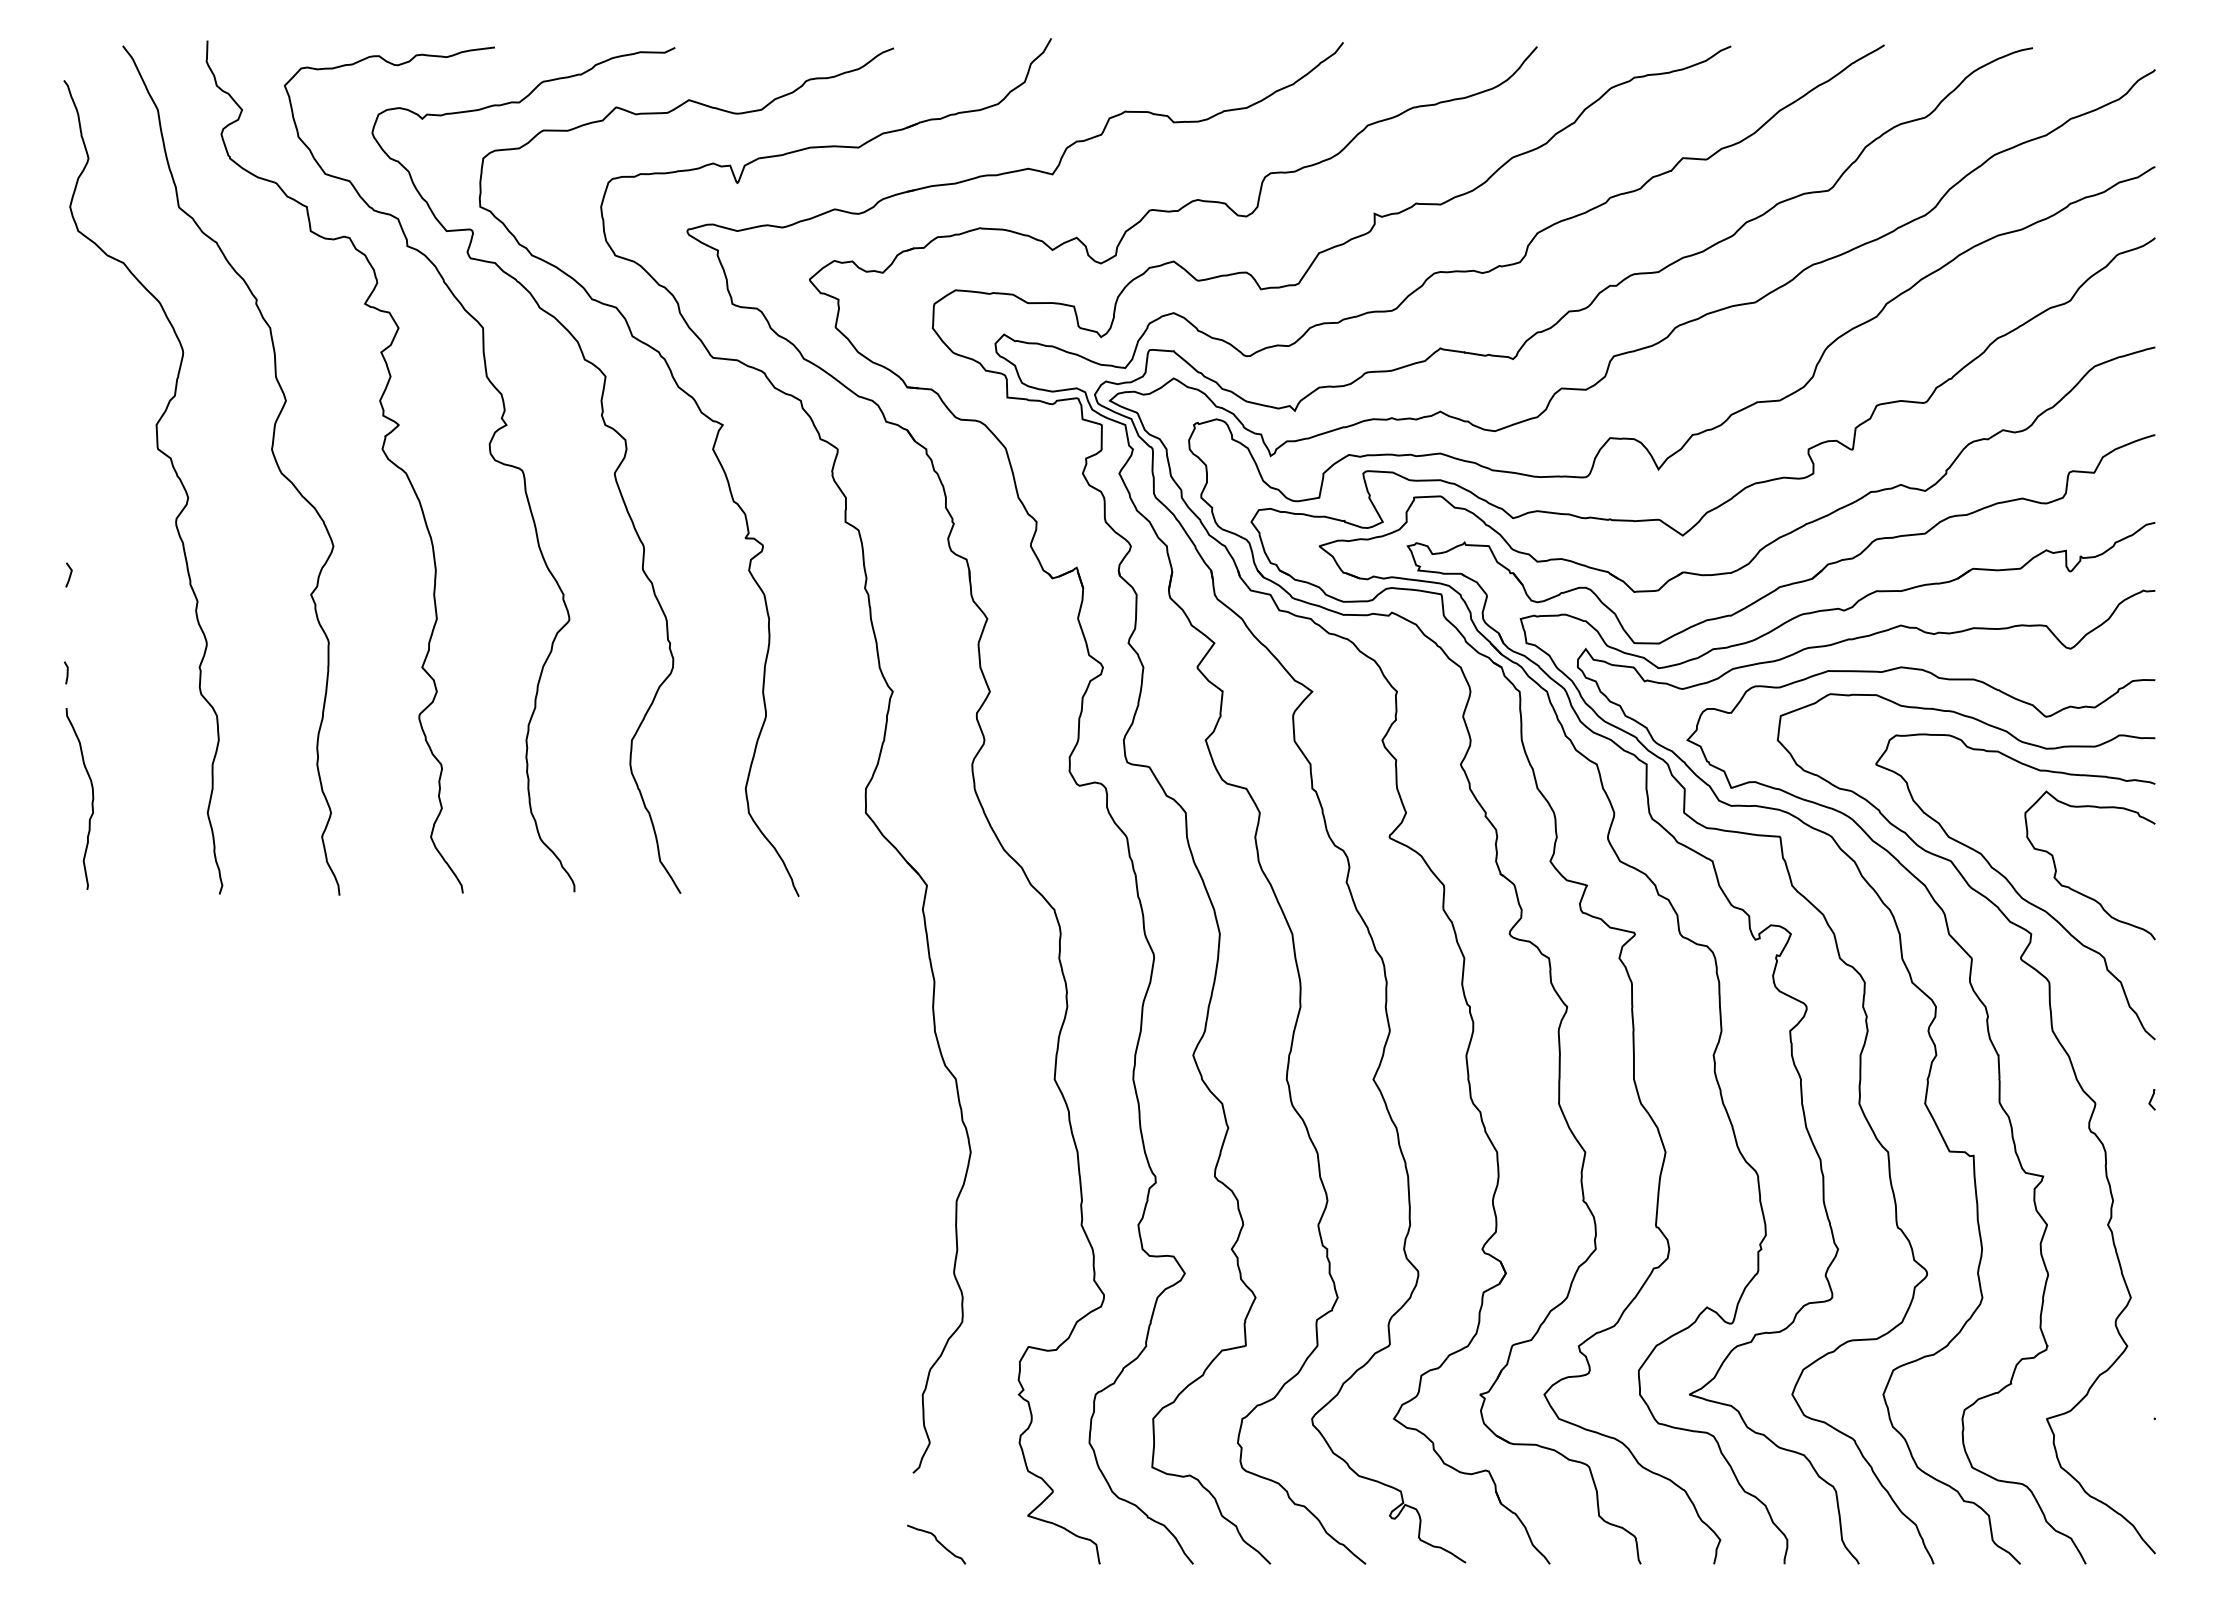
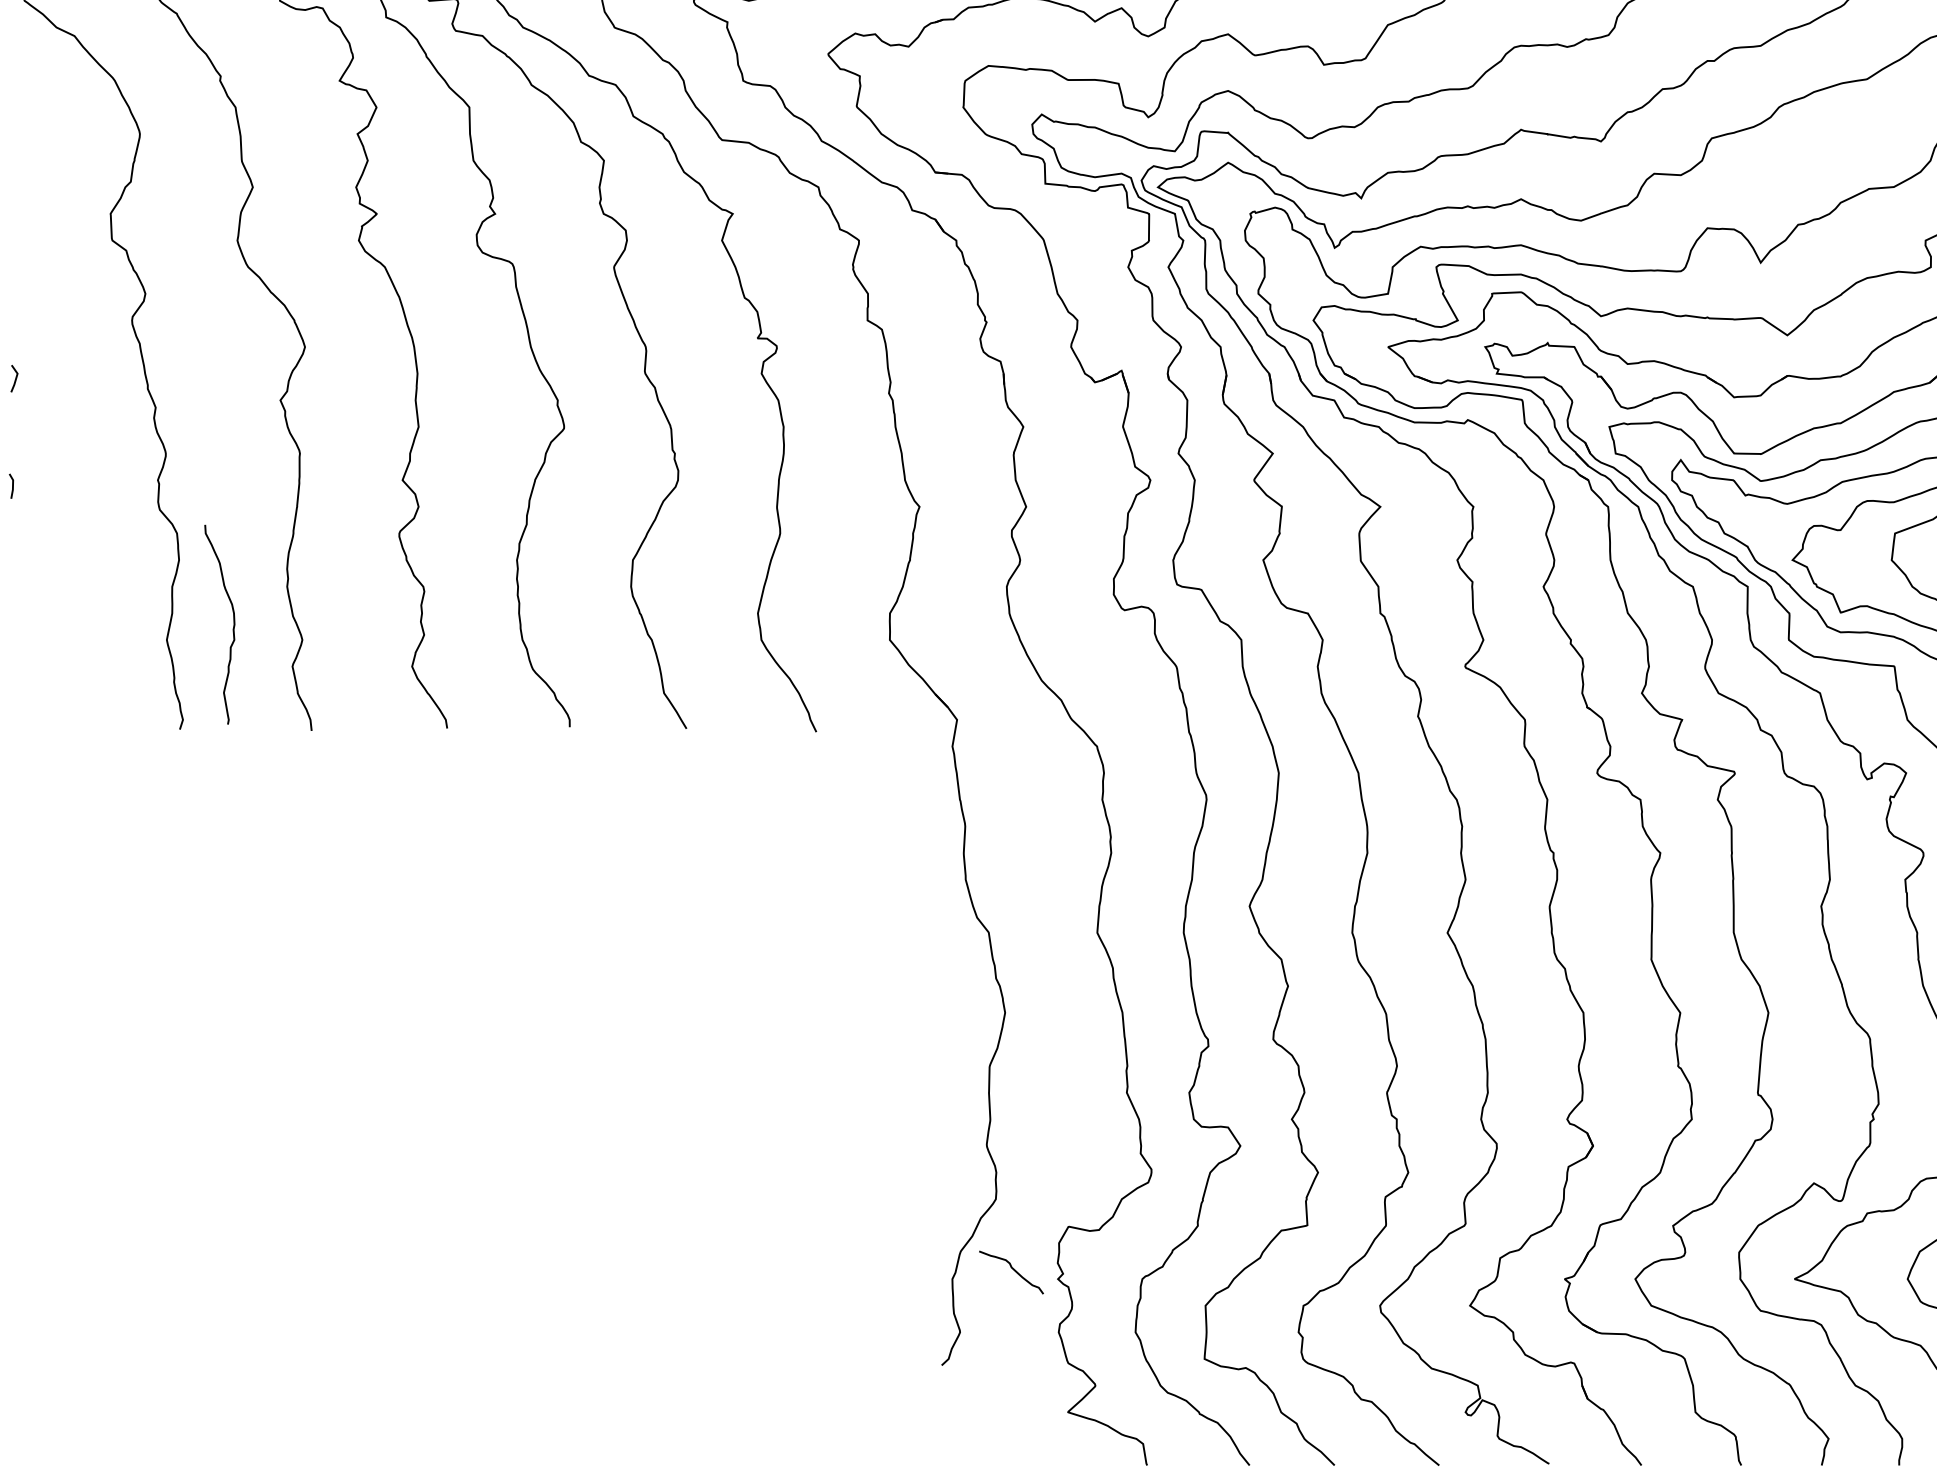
curve: (91, 801) -> (232, 627), moved
curve: (937, 1542) -> (1012, 1270), moved

